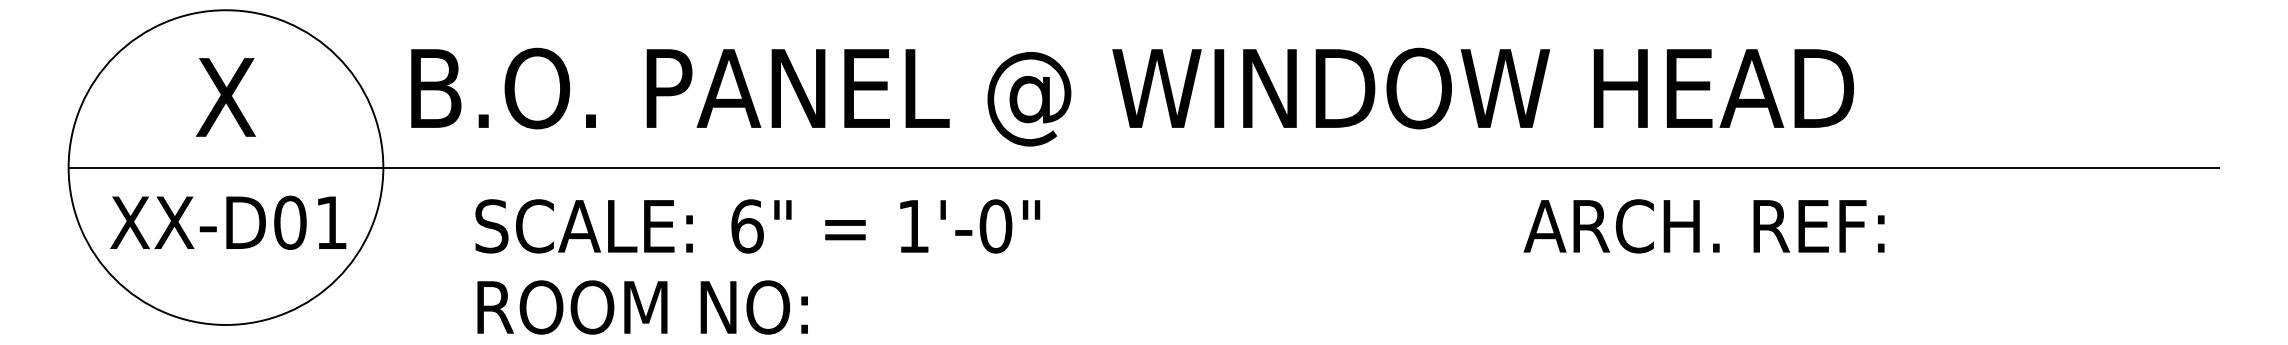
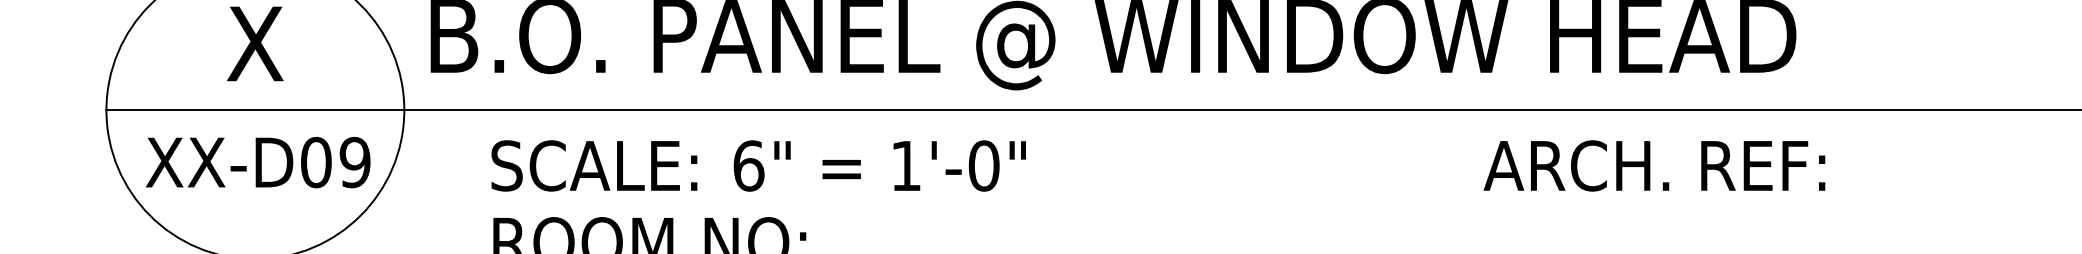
text: (331, 222) -> (355, 162), XX-D01 -> XX-D09

